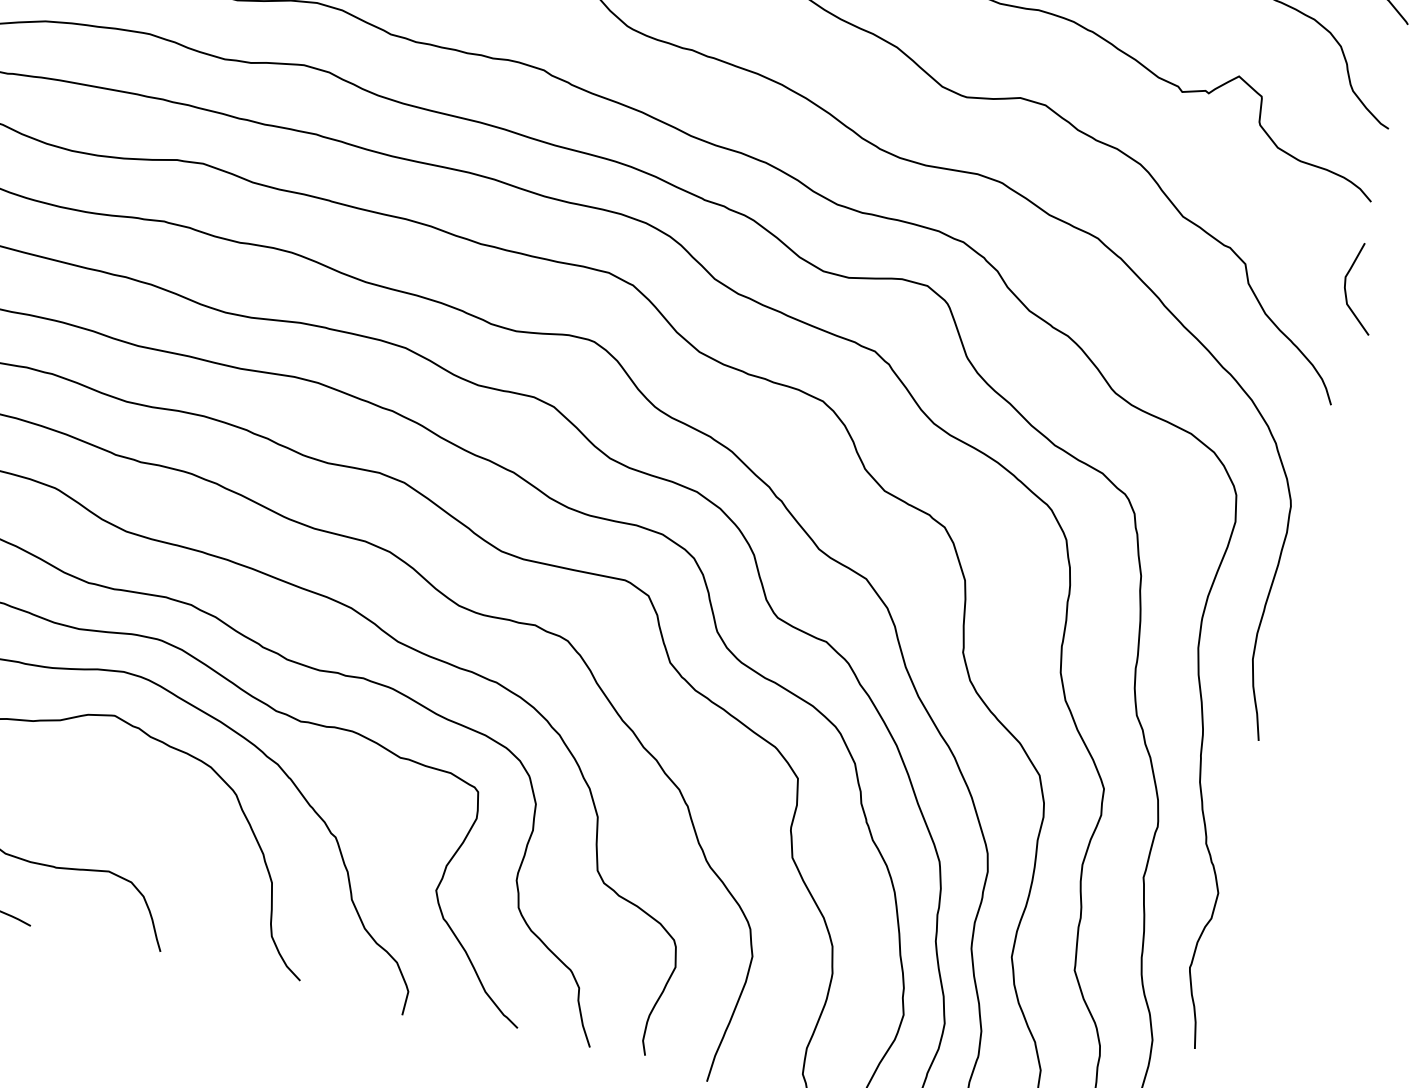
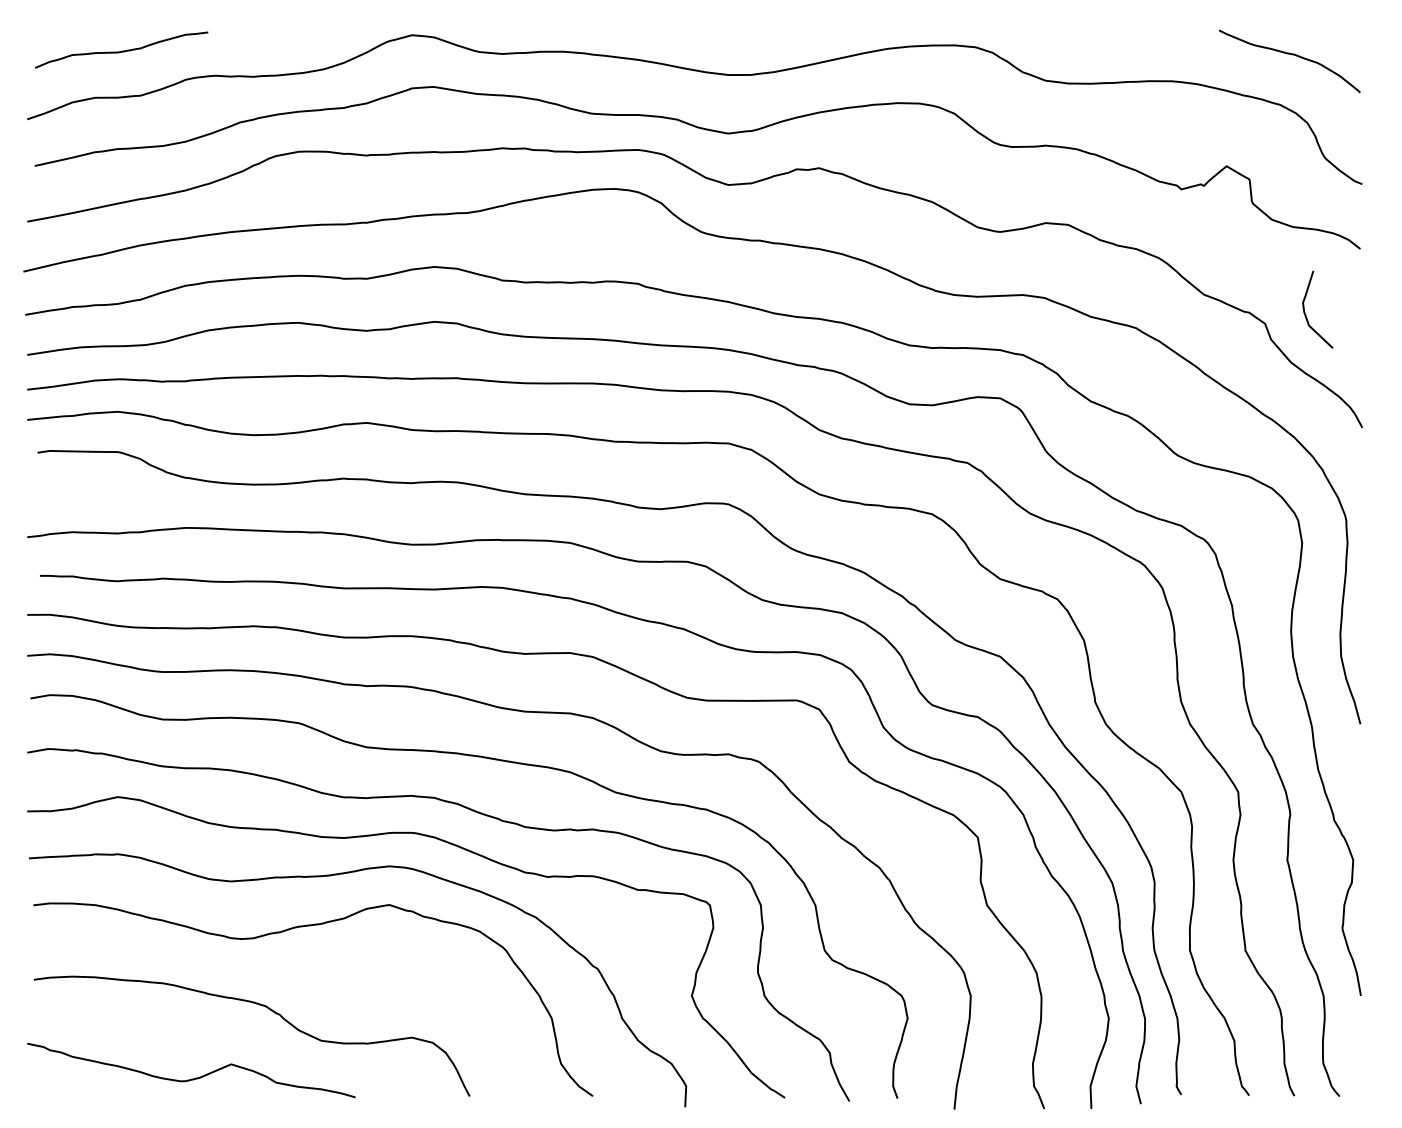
curve: (1346, 290) -> (1306, 314), moved

